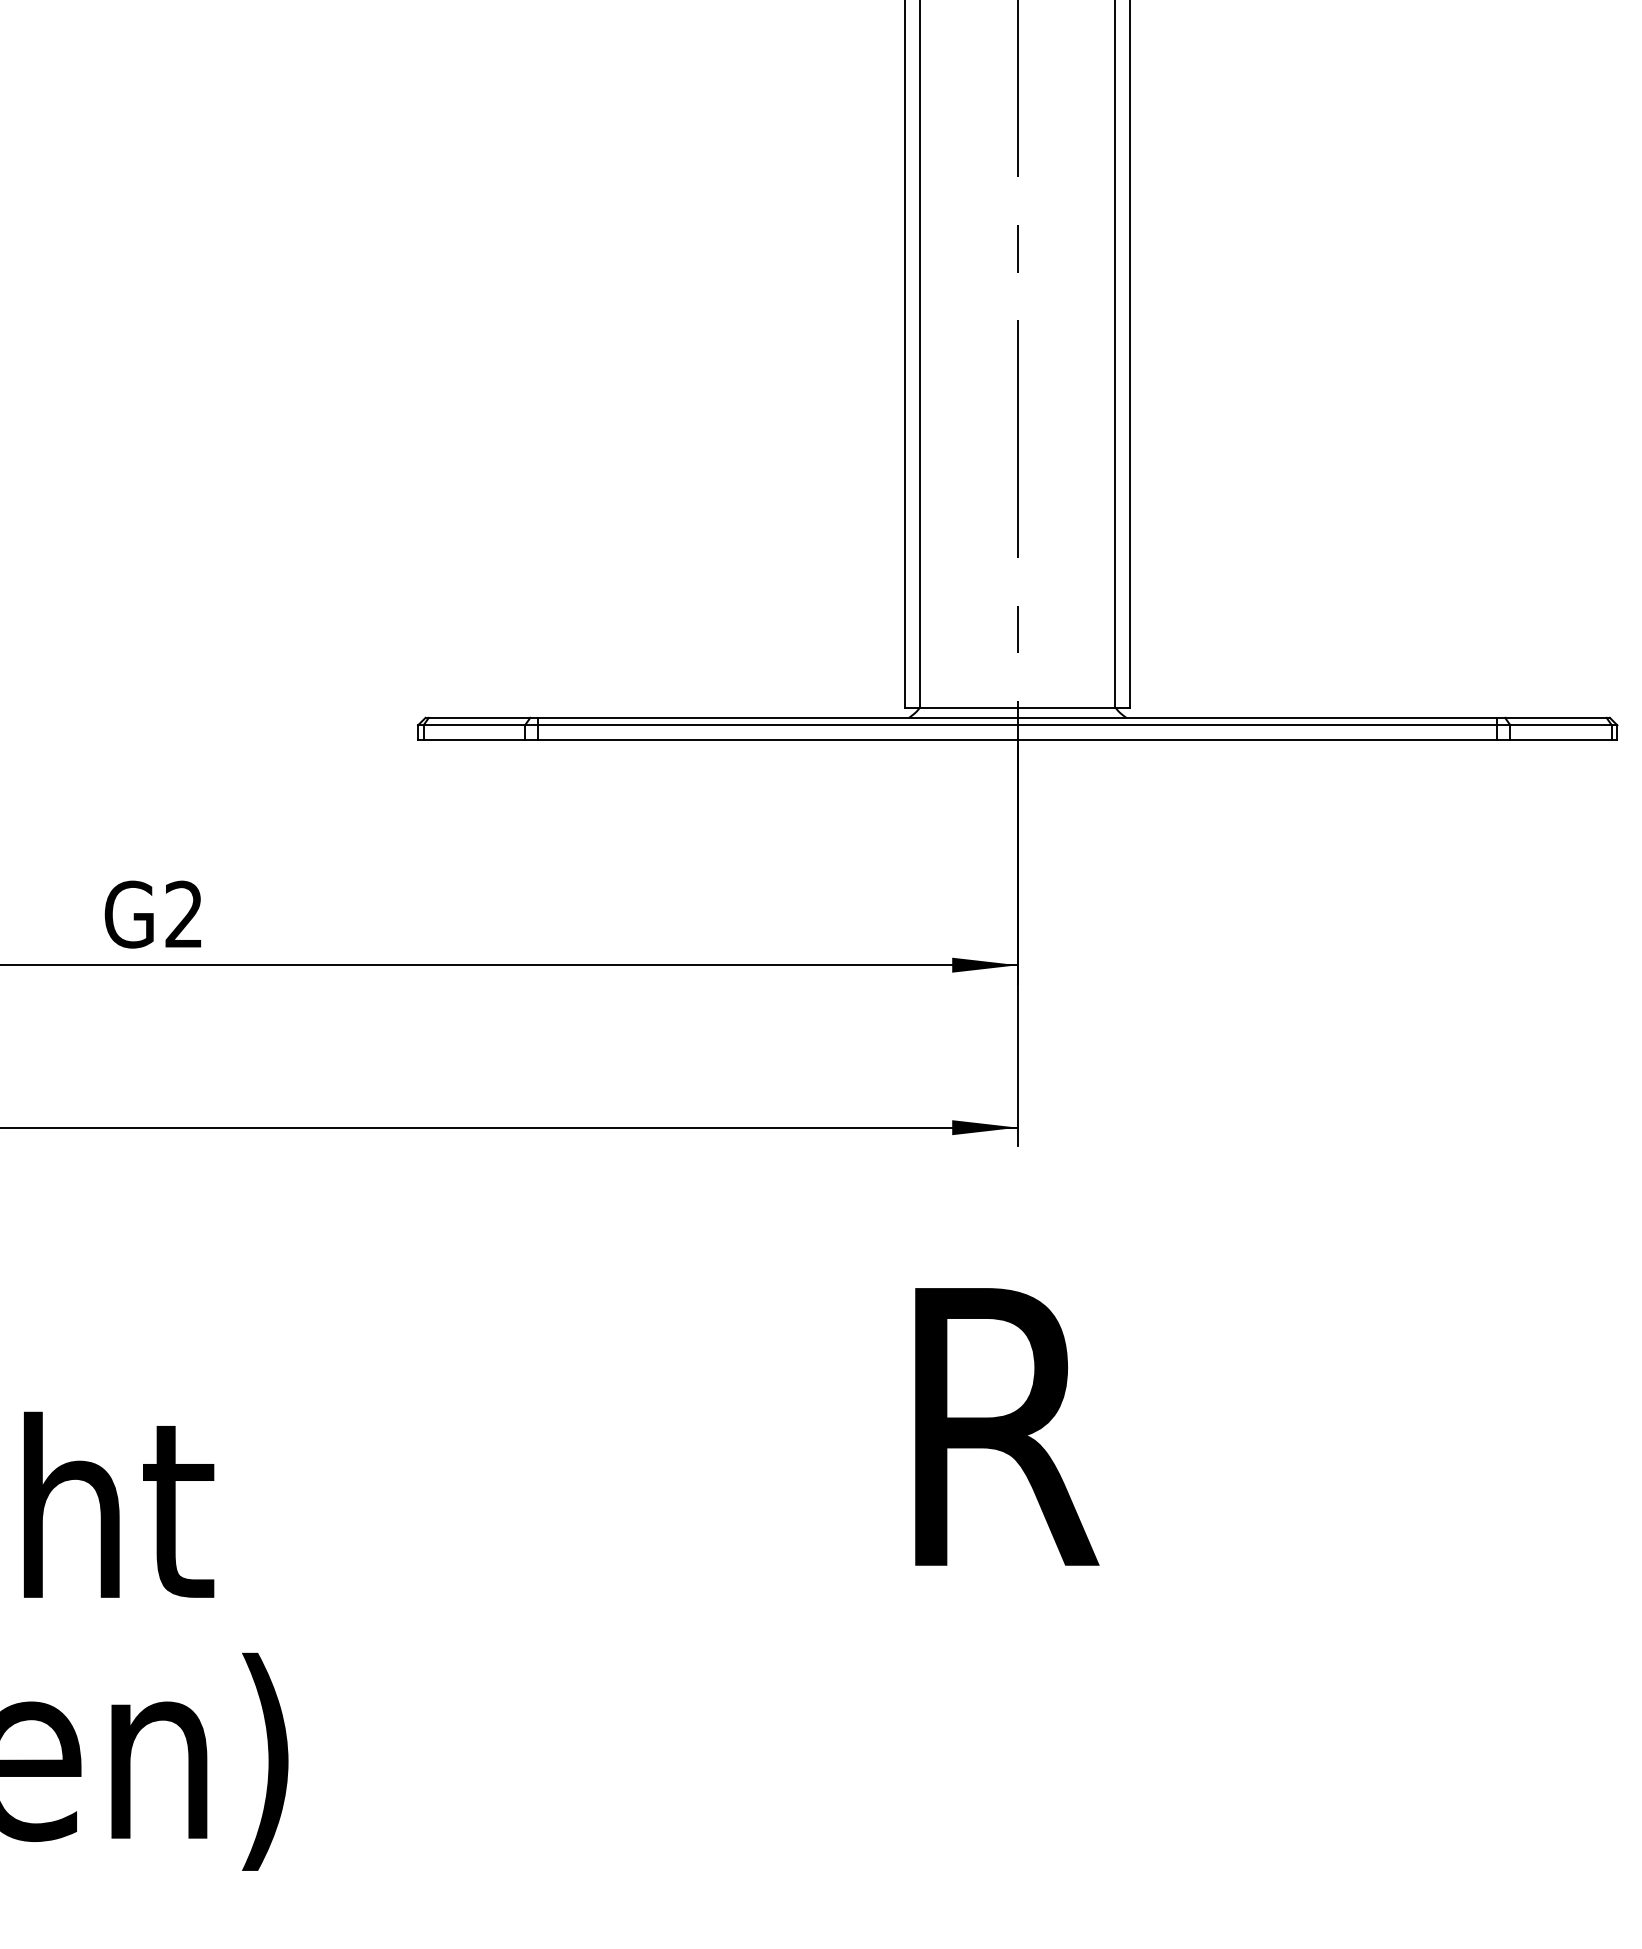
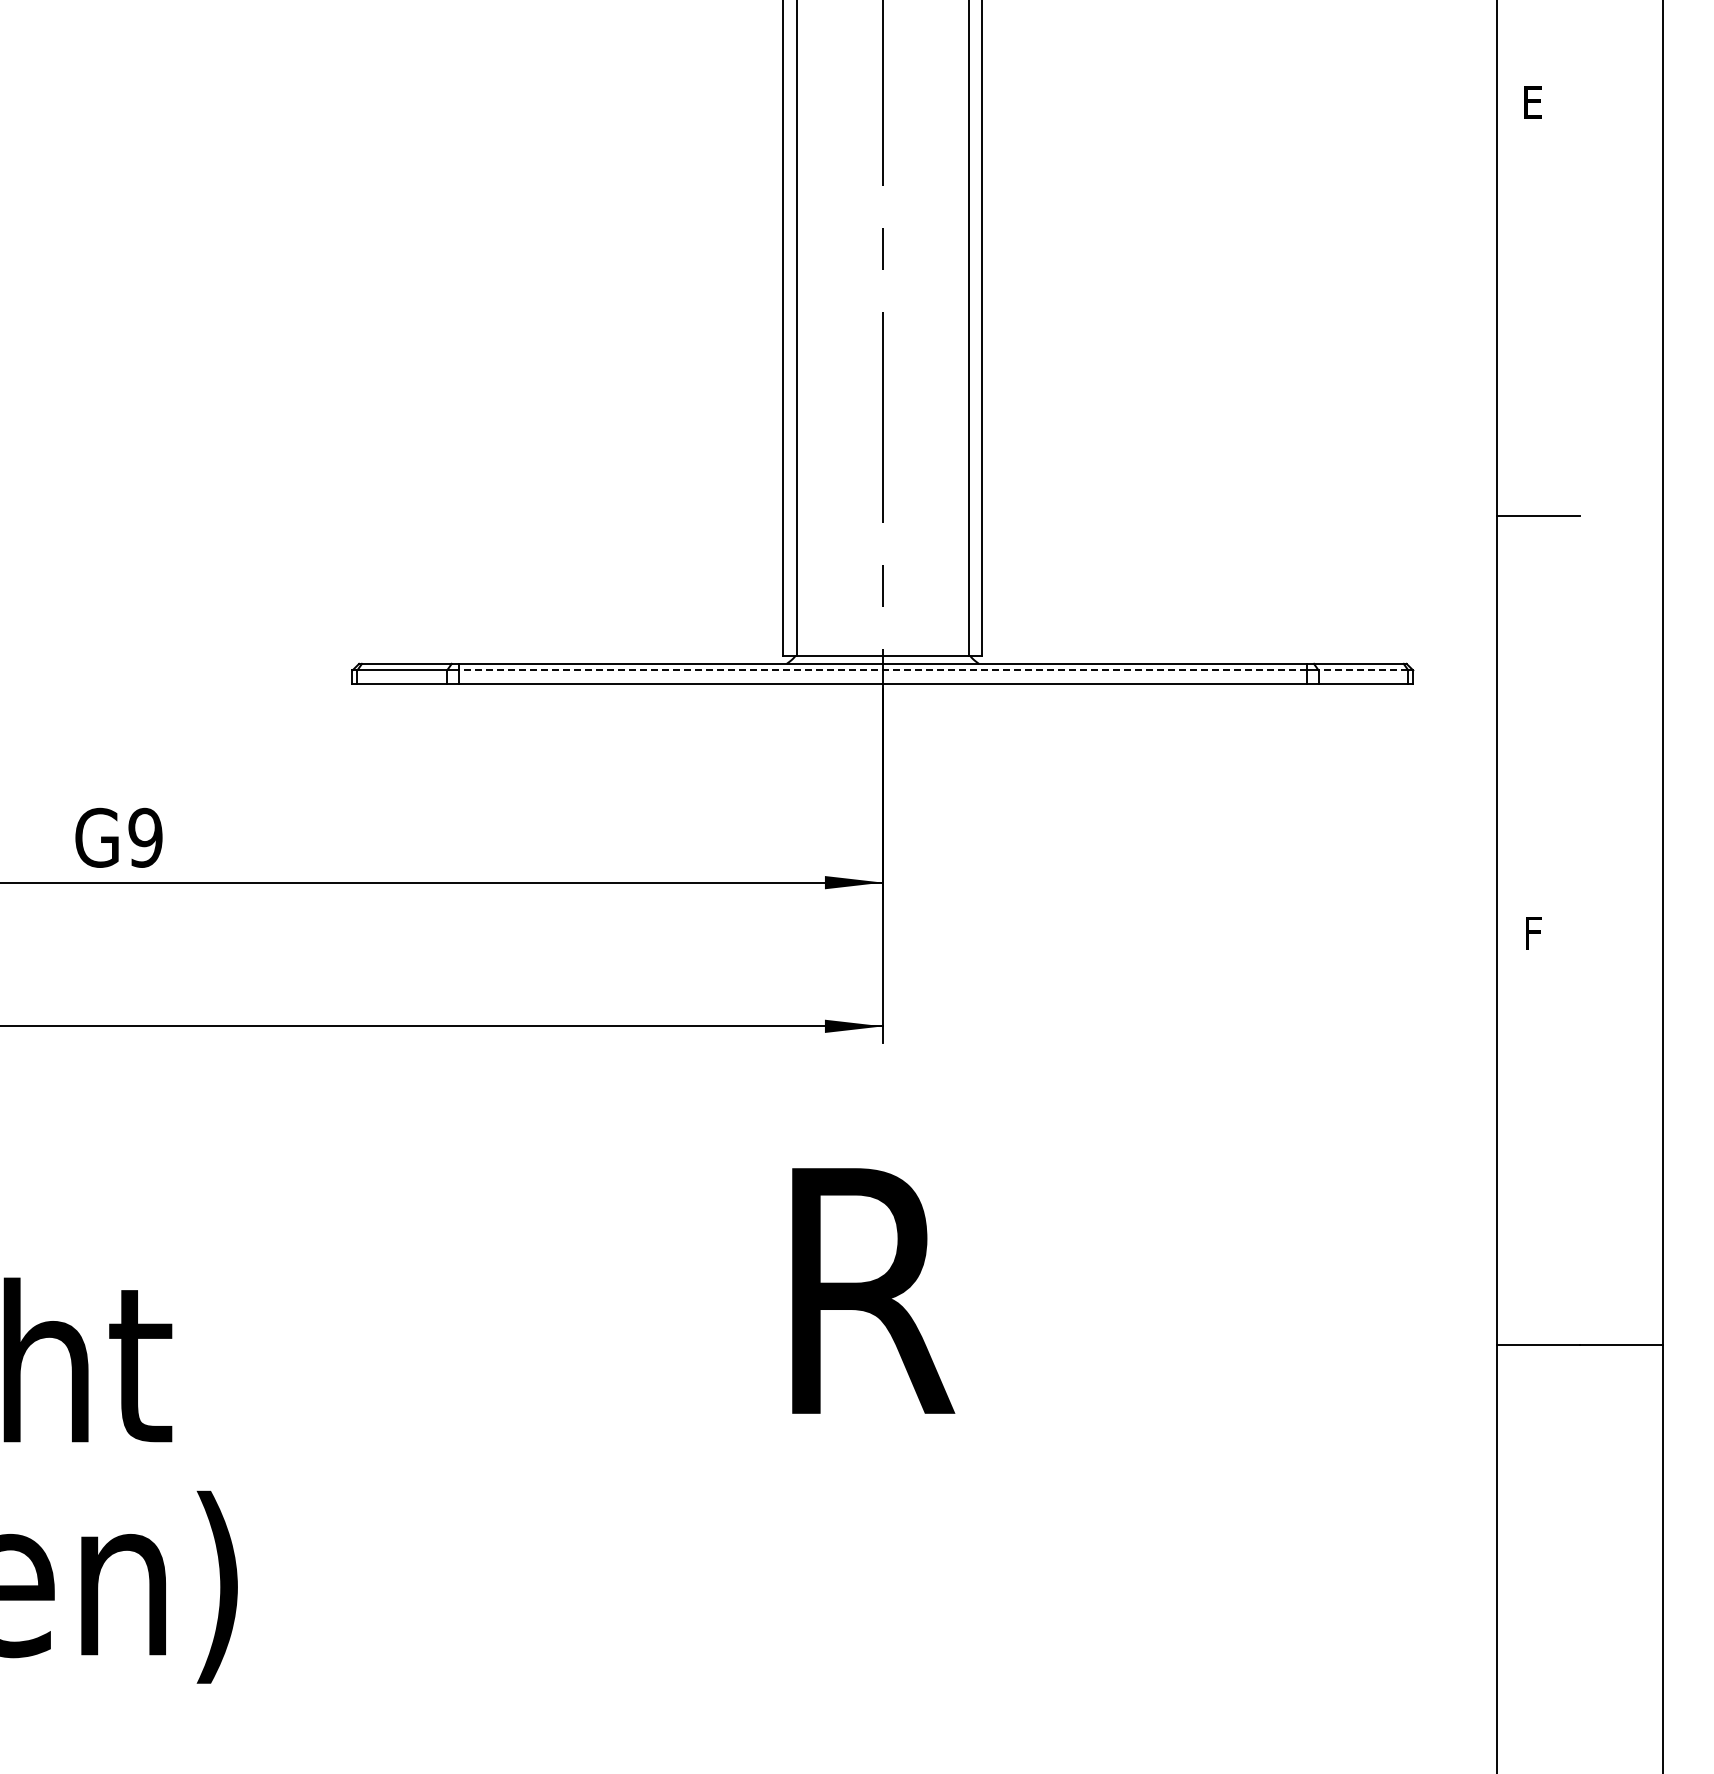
line: (1017, 725) -> (882, 670), solid -> dashed
line: (1561, 725) -> (1363, 670), solid -> dashed
text: (184, 914) -> (145, 837), G2 -> G9

